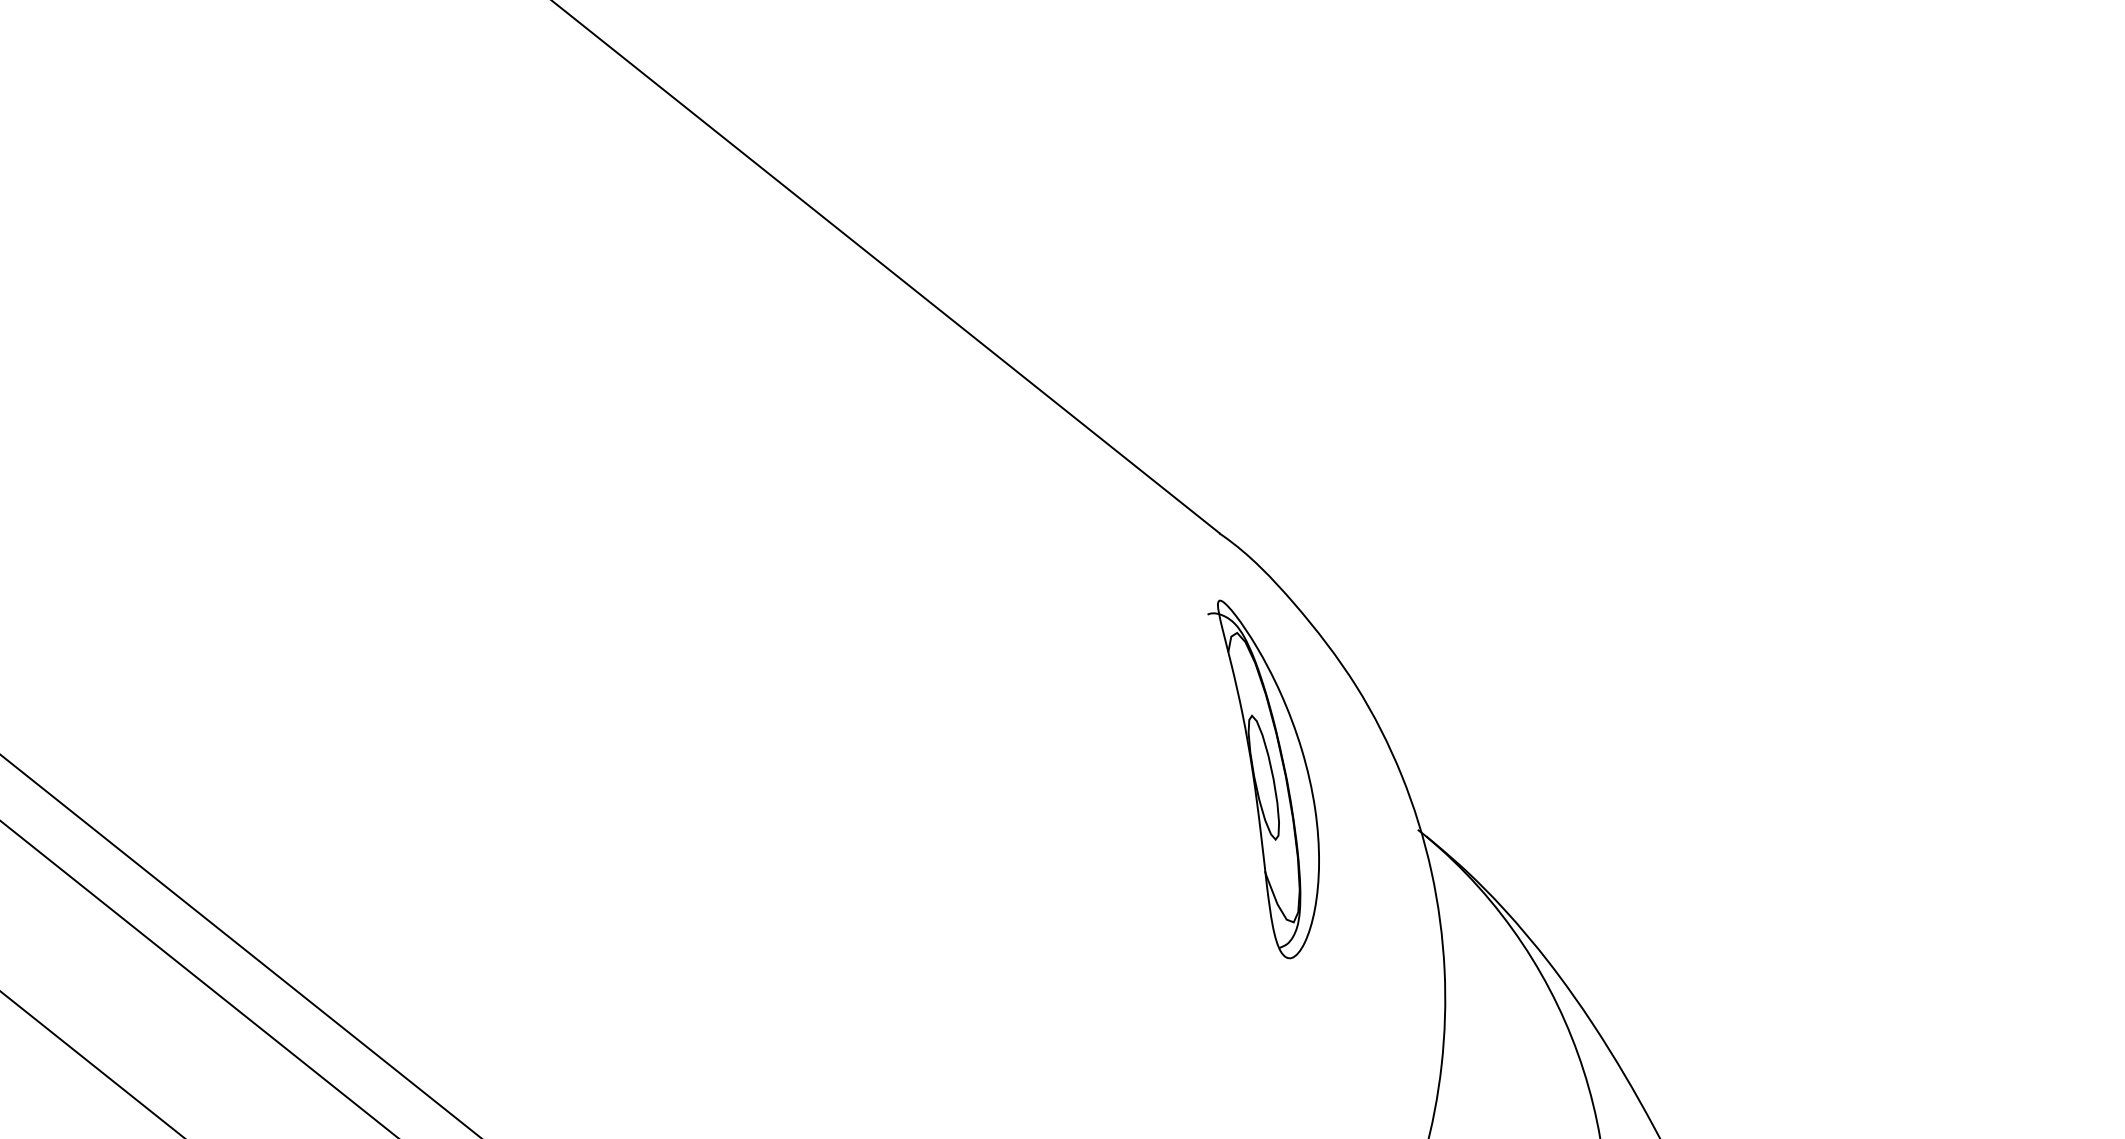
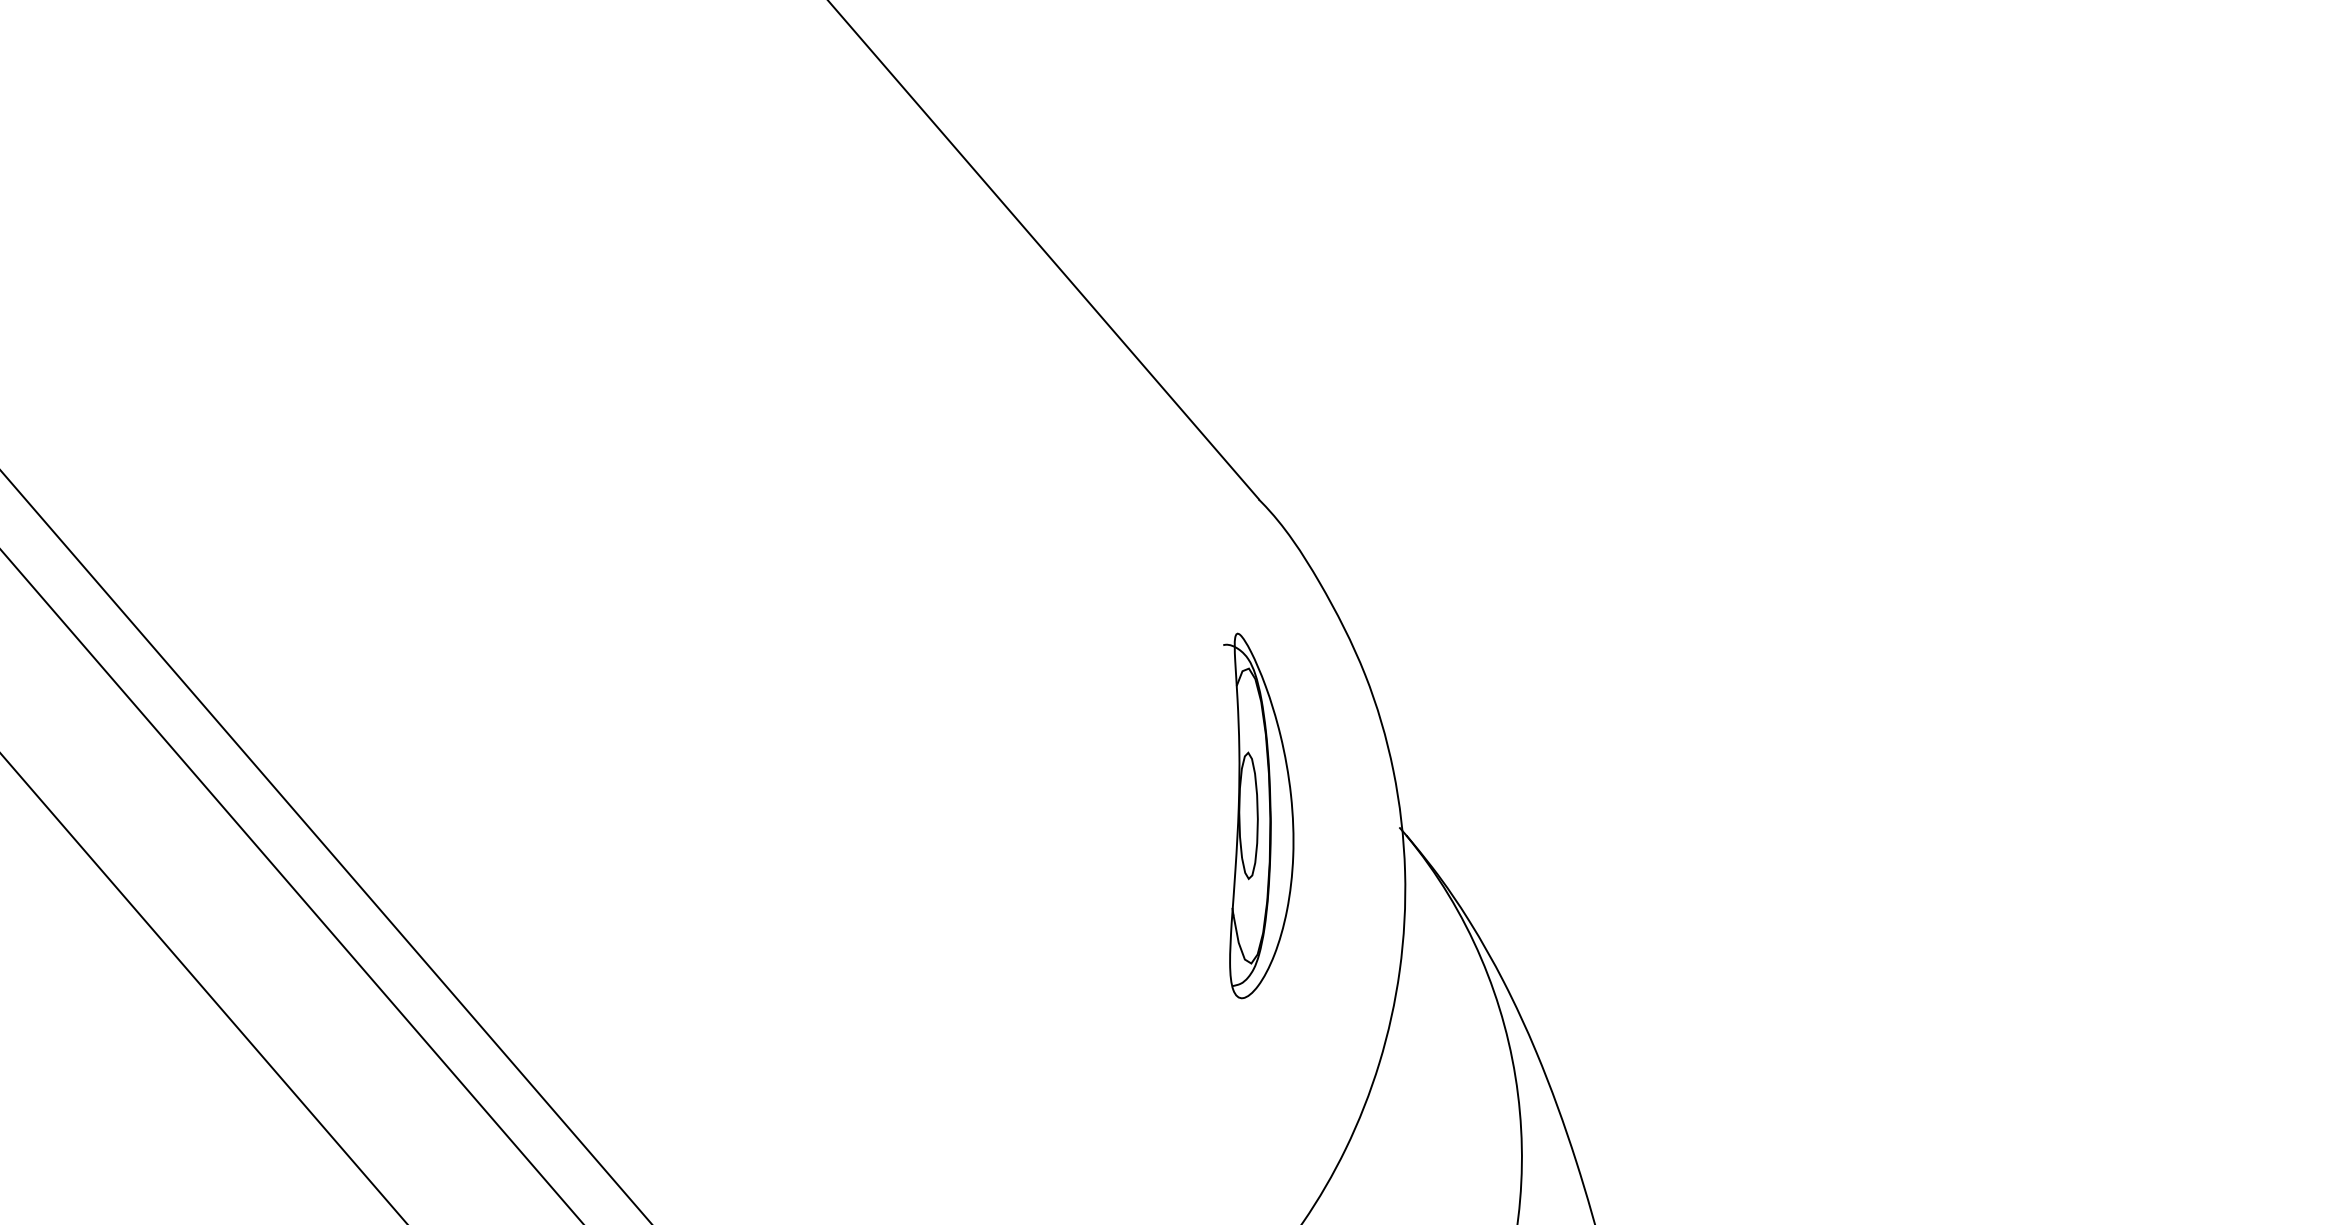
part: (1273, 775) -> (1258, 815), moved

